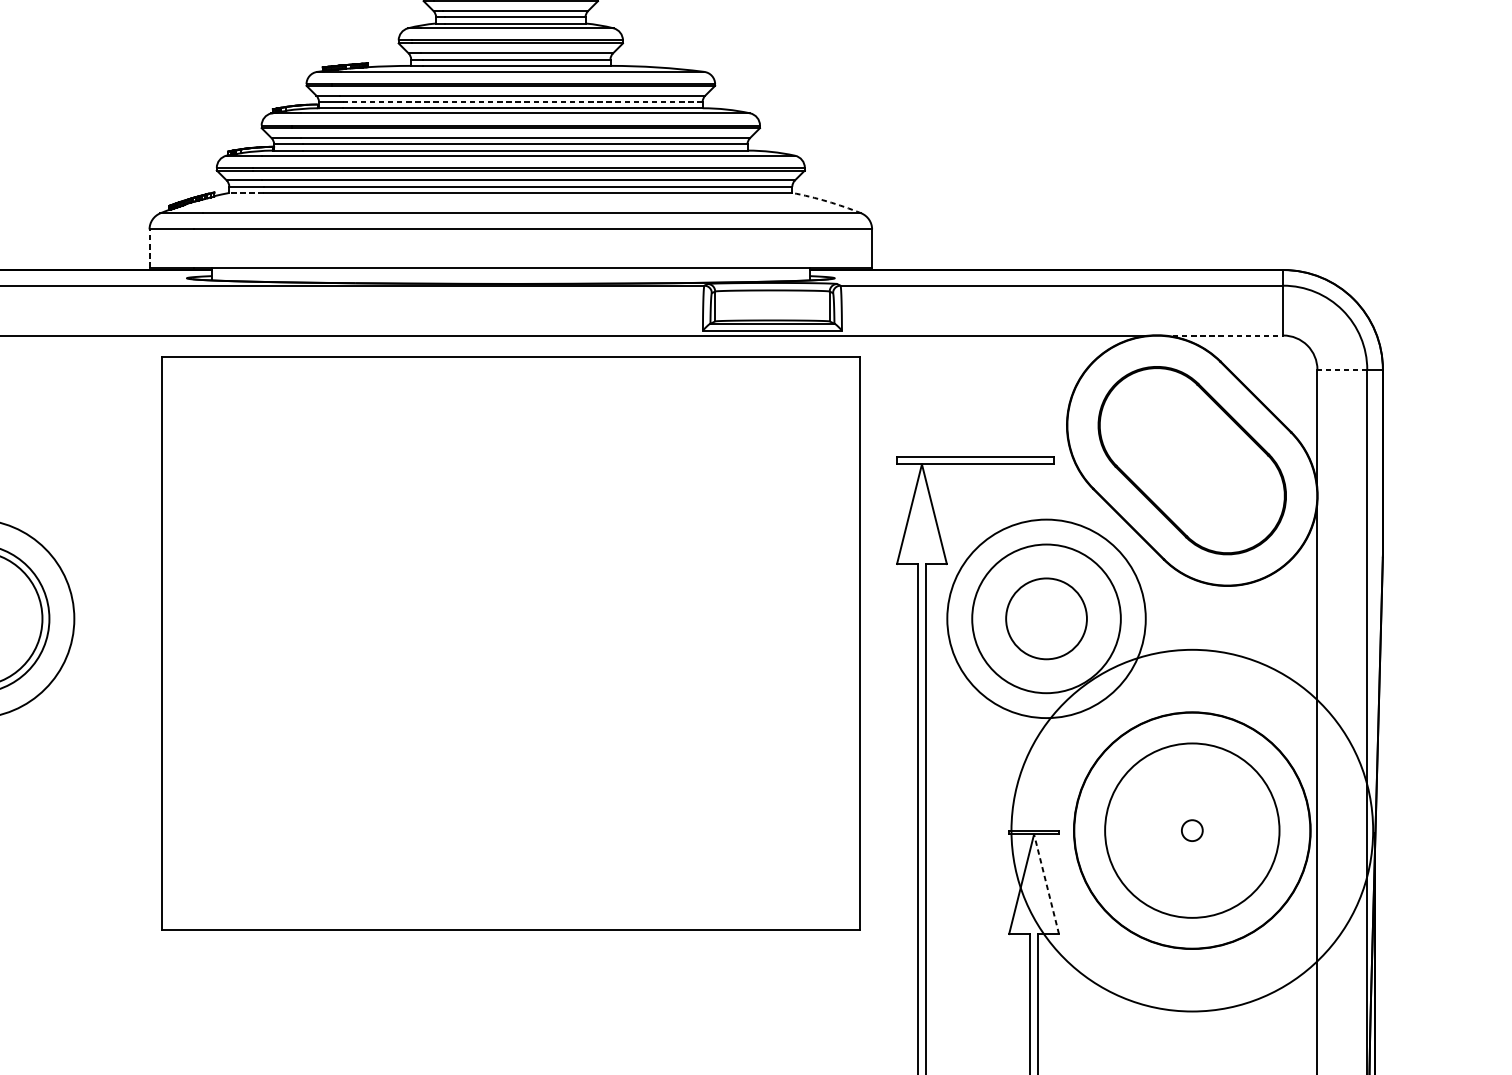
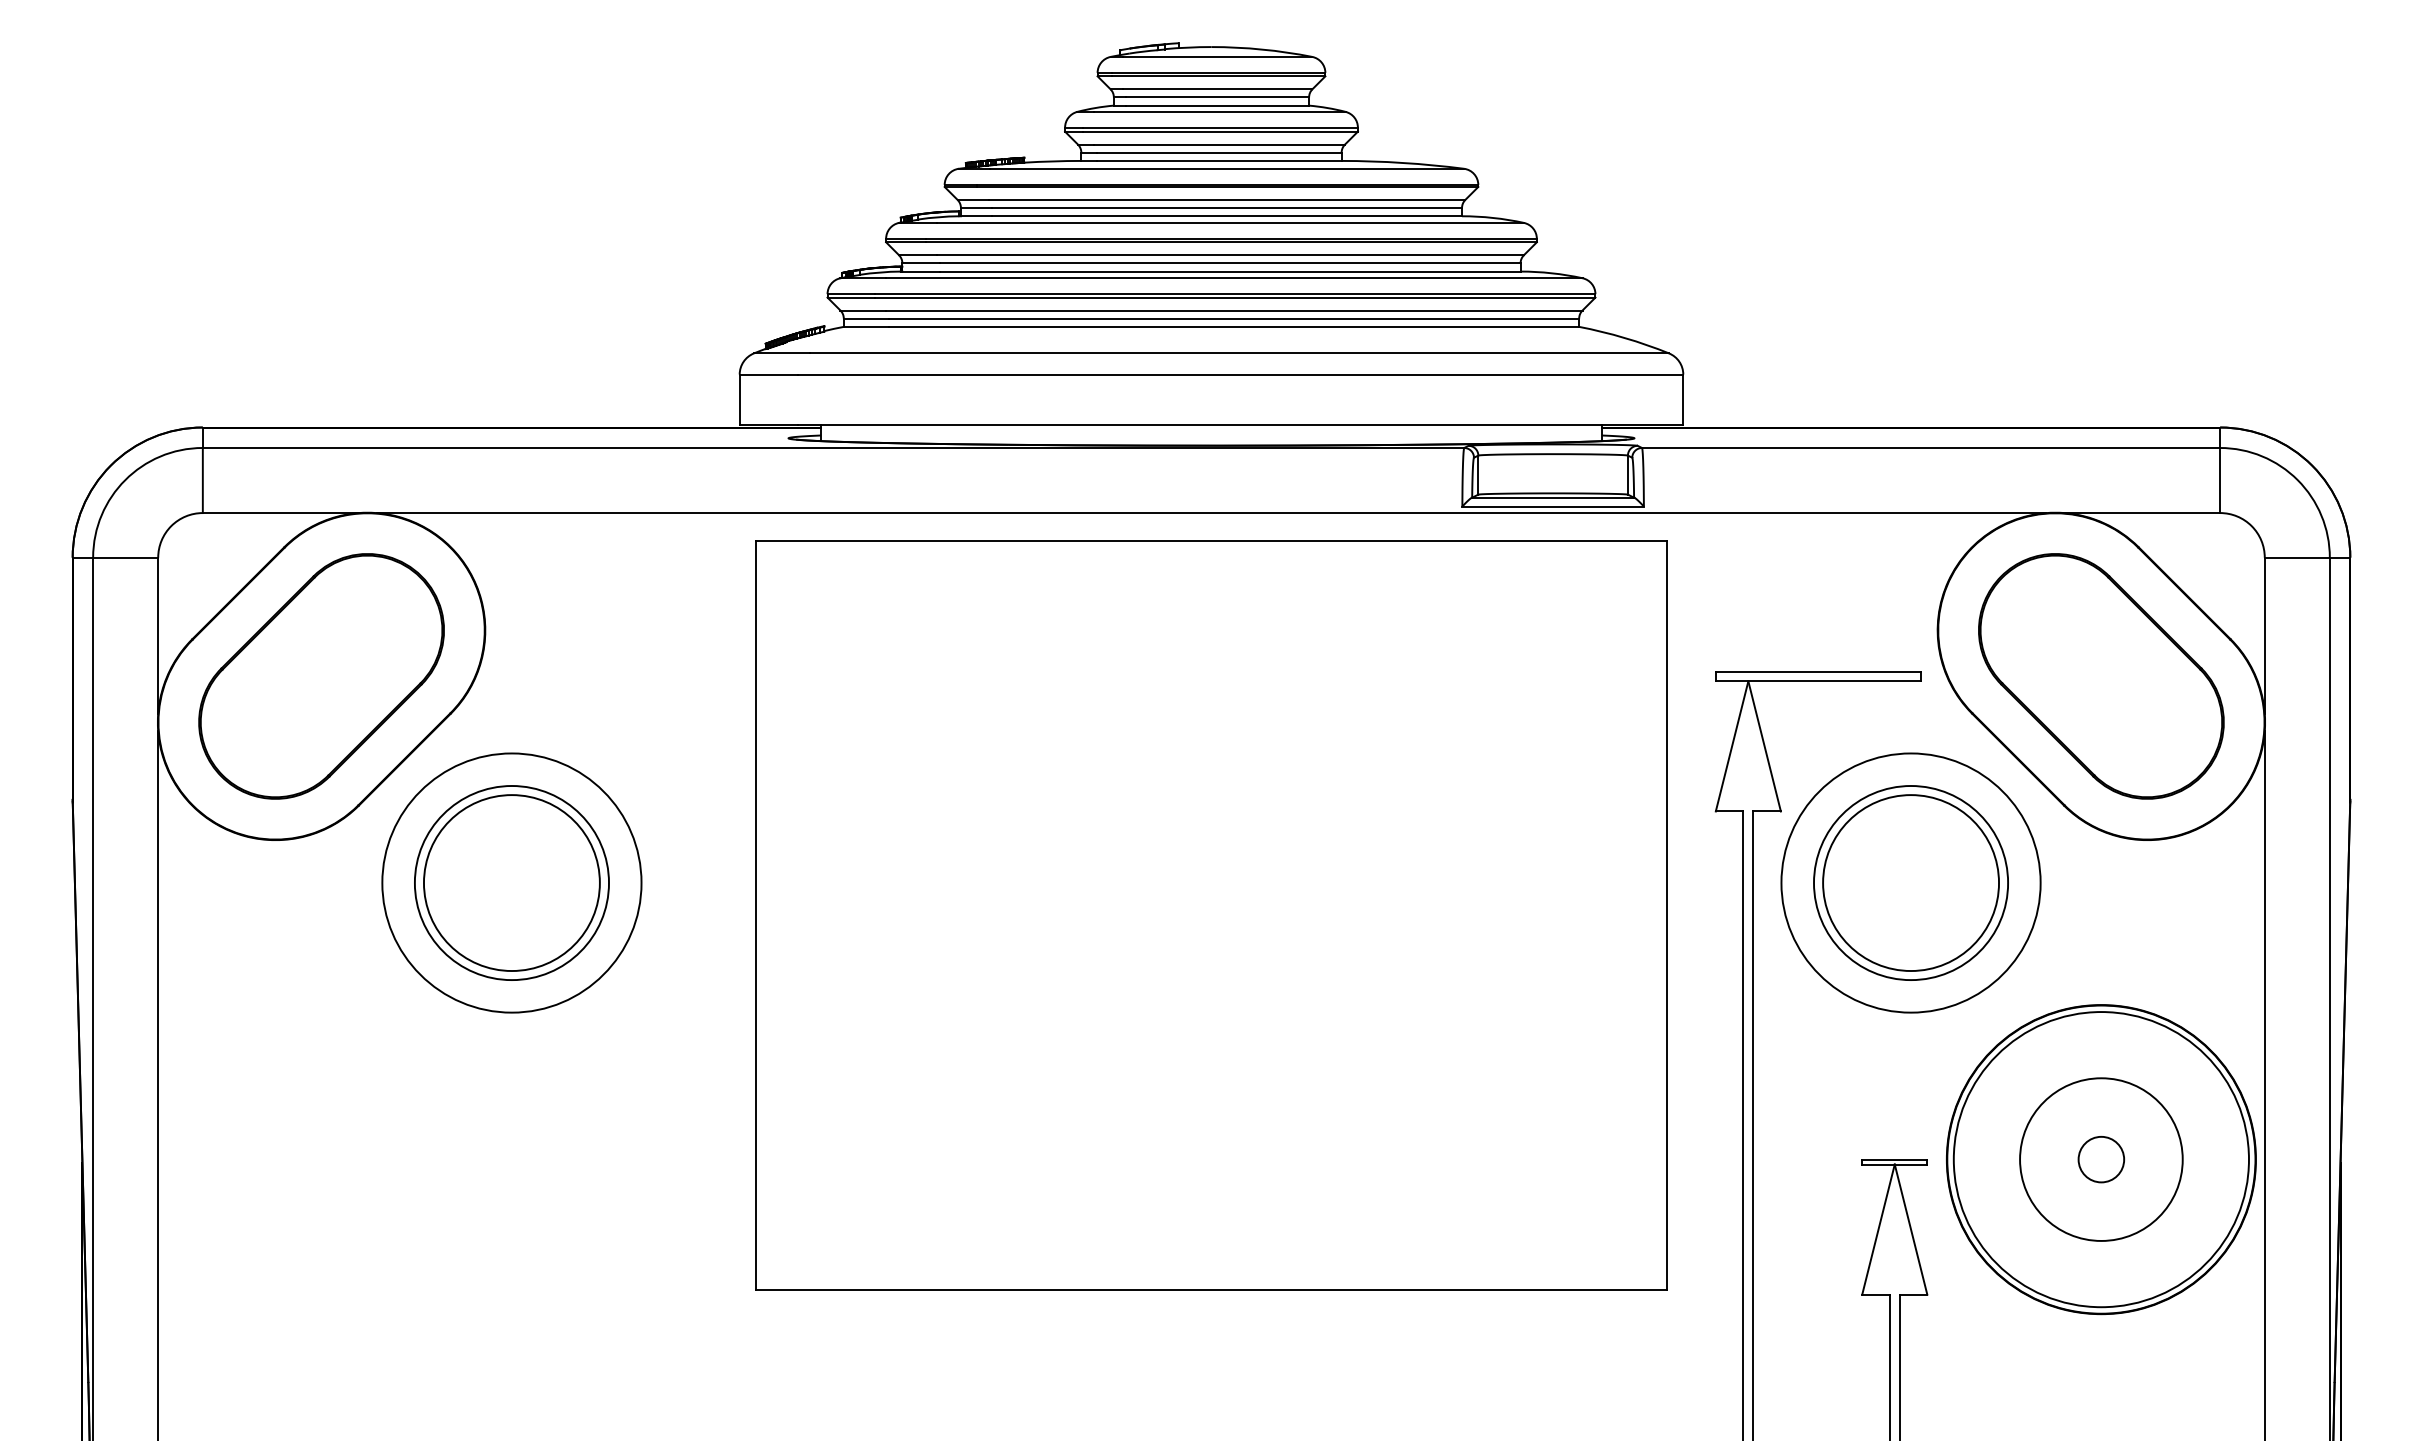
line: (522, 101) -> (1226, 207), dashed -> solid
line: (246, 192) -> (866, 326), dashed -> solid
arc: (827, 201) -> (1624, 338), dashed -> solid
line: (149, 248) -> (739, 399), dashed -> solid
line: (1223, 335) -> (2142, 513), dashed -> solid
line: (1342, 369) -> (2297, 557), dashed -> solid
circle: (1046, 619) -> (1911, 883), size x1.67
circle: (1191, 830) -> (2100, 1159), size x0.62
circle: (1192, 830) -> (2101, 1159), size x0.71
circle: (1192, 830) -> (2101, 1159), size x1.67
line: (1046, 884) -> (1910, 1229), dashed -> solid

